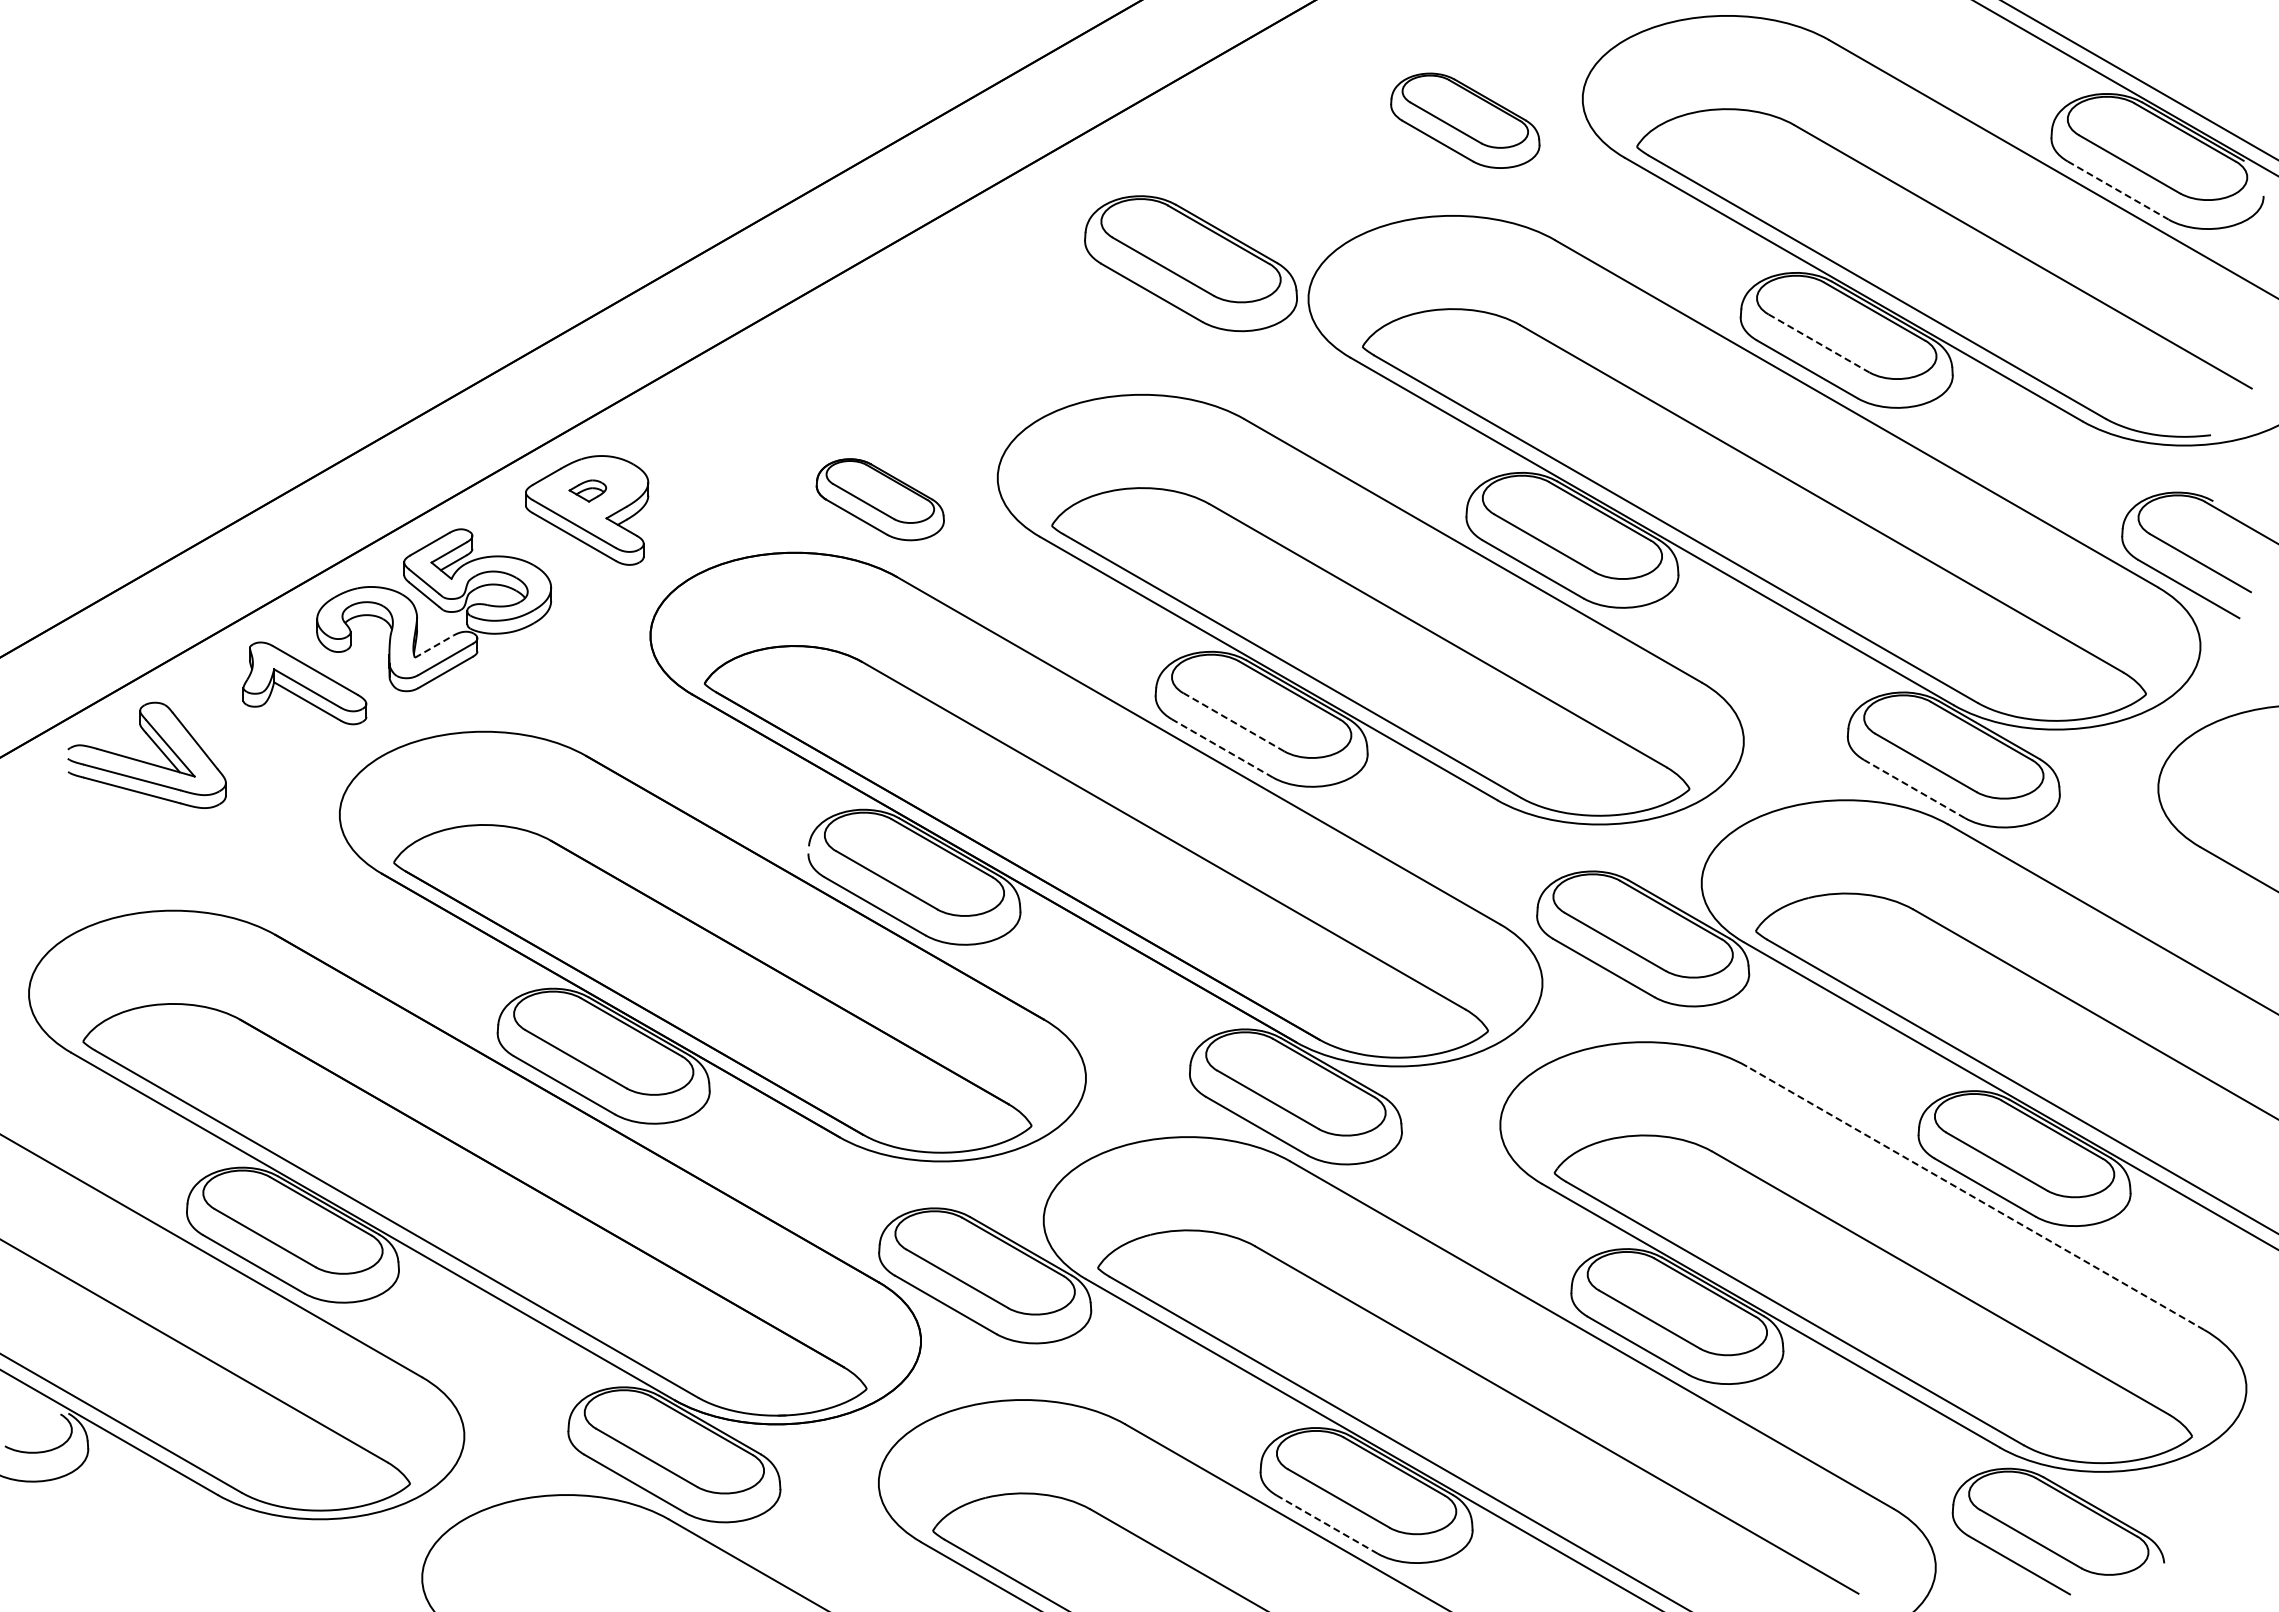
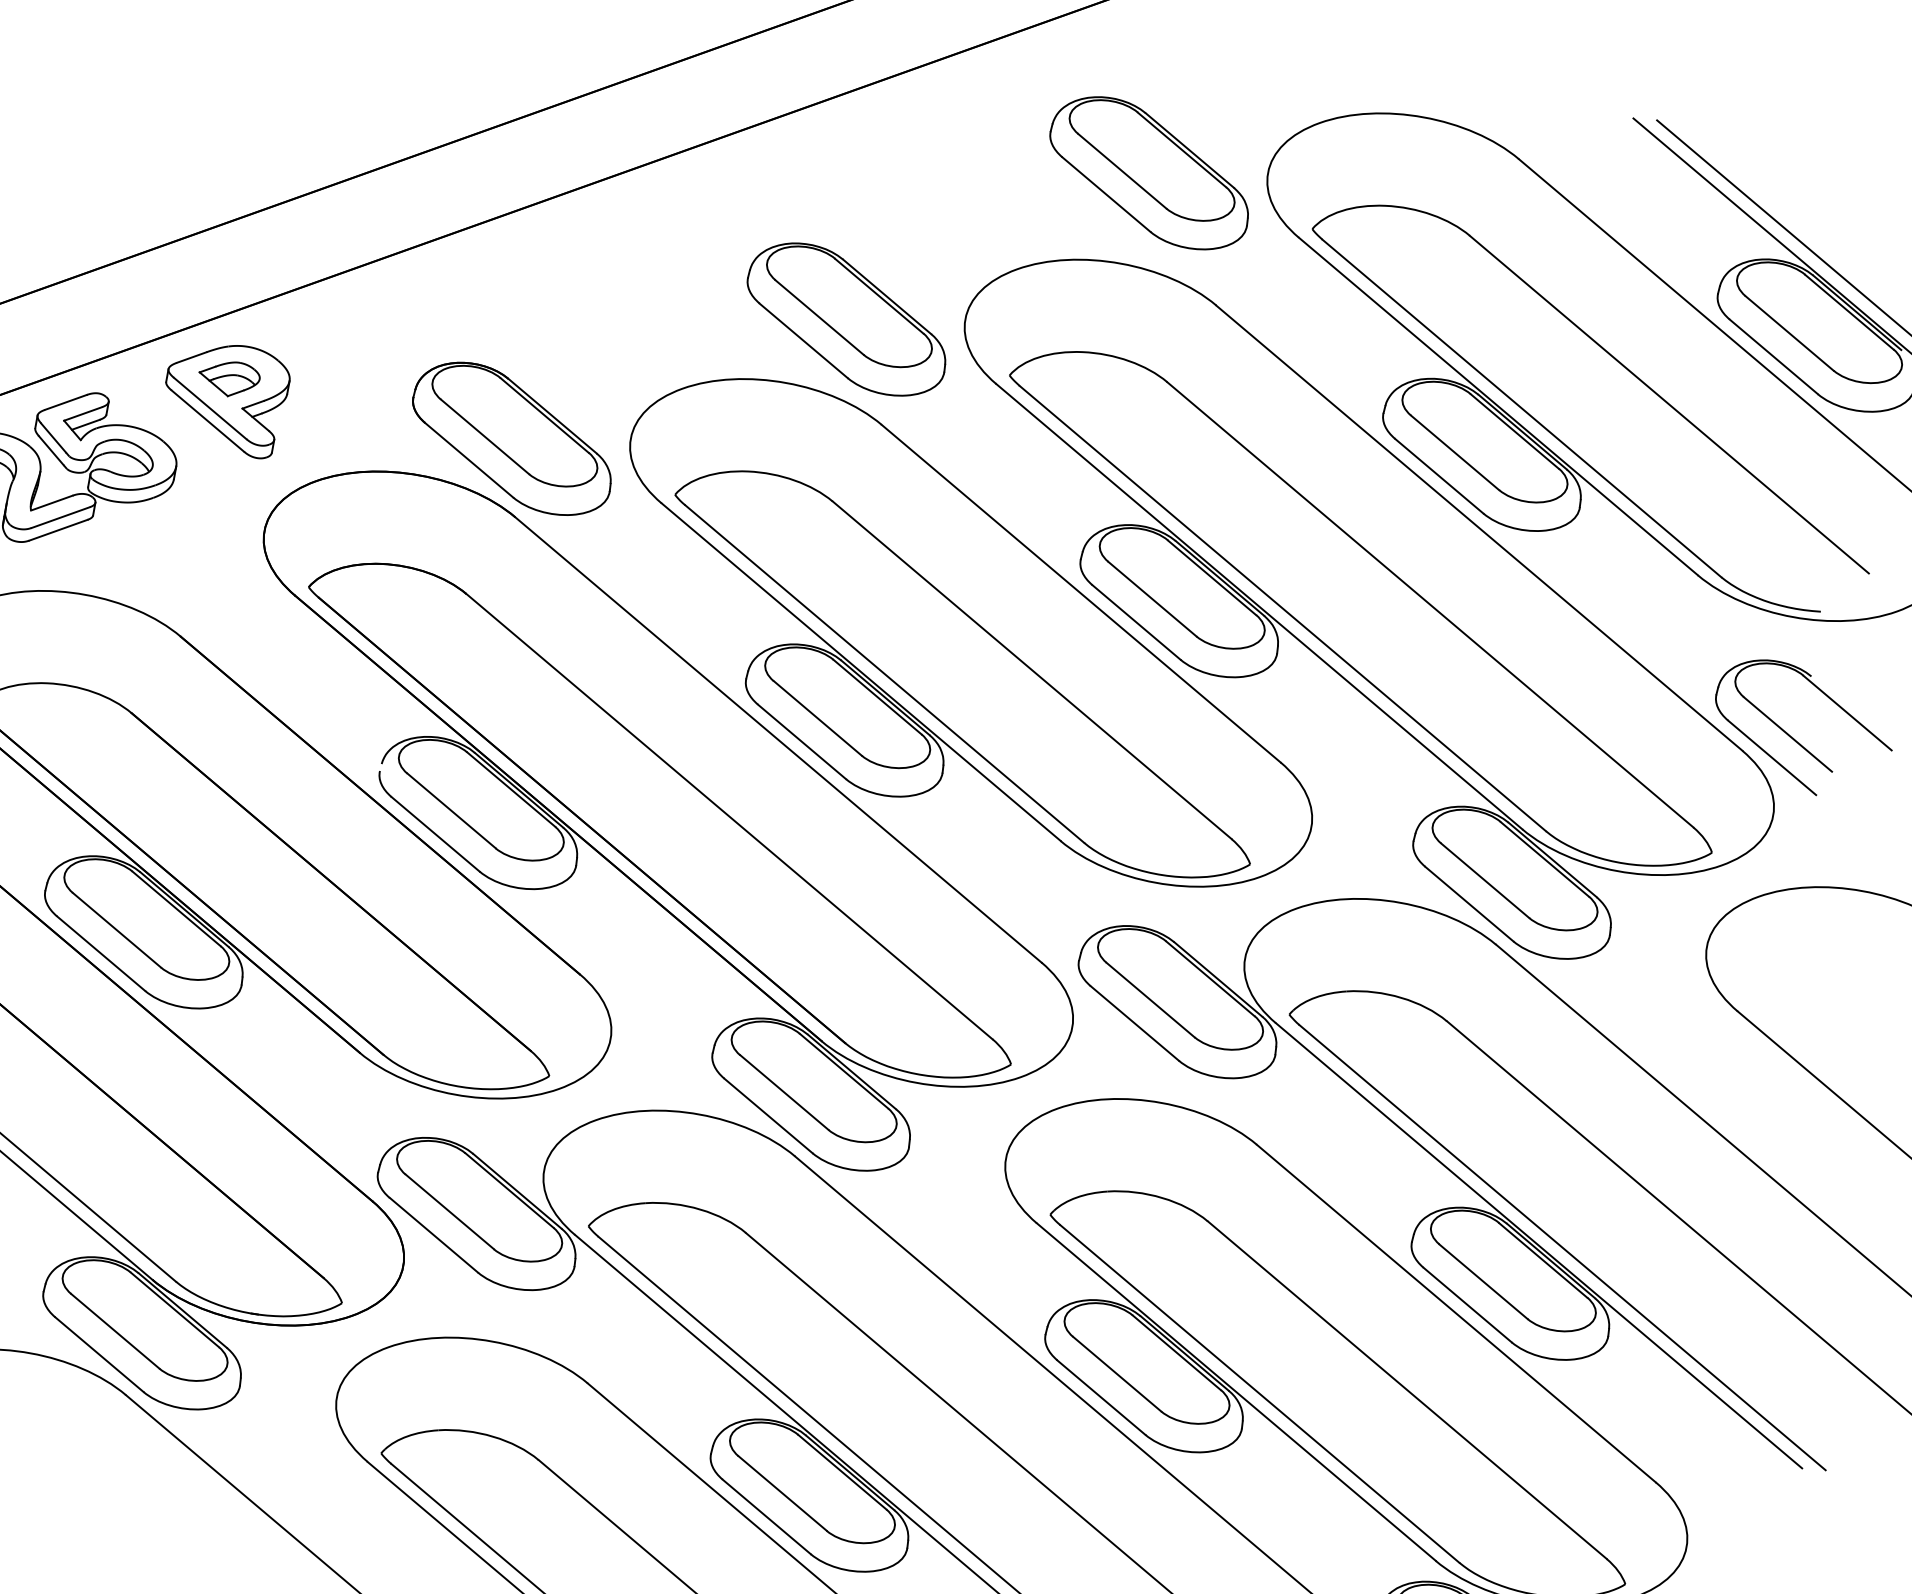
part: (1465, 120) -> (1150, 172), size x1.43
line: (2118, 190) -> (1774, 356), dashed -> solid
part: (1190, 263) -> (846, 319), moved
line: (1819, 343) -> (1455, 452), dashed -> solid
part: (587, 490) -> (228, 378), size x1.67
part: (880, 499) -> (512, 438), size x1.67
line: (434, 646) -> (52, 502), dashed -> solid
line: (1233, 722) -> (817, 718), dashed -> solid
line: (1221, 748) -> (801, 741), dashed -> solid
line: (1914, 788) -> (1469, 903), dashed -> solid
line: (1975, 1198) -> (1456, 1313), dashed -> solid
line: (1326, 1524) -> (765, 1516), dashed -> solid

